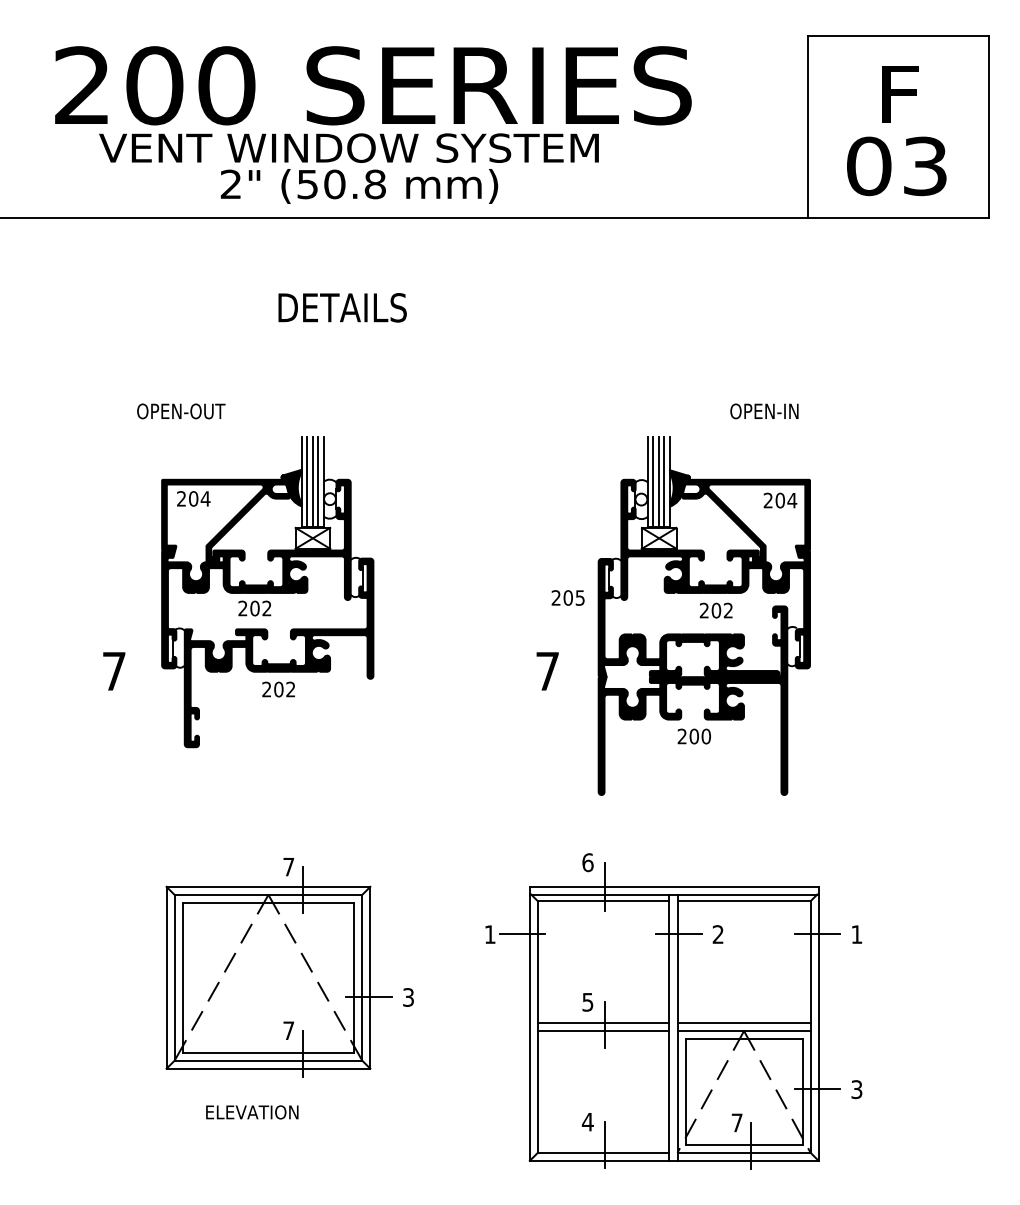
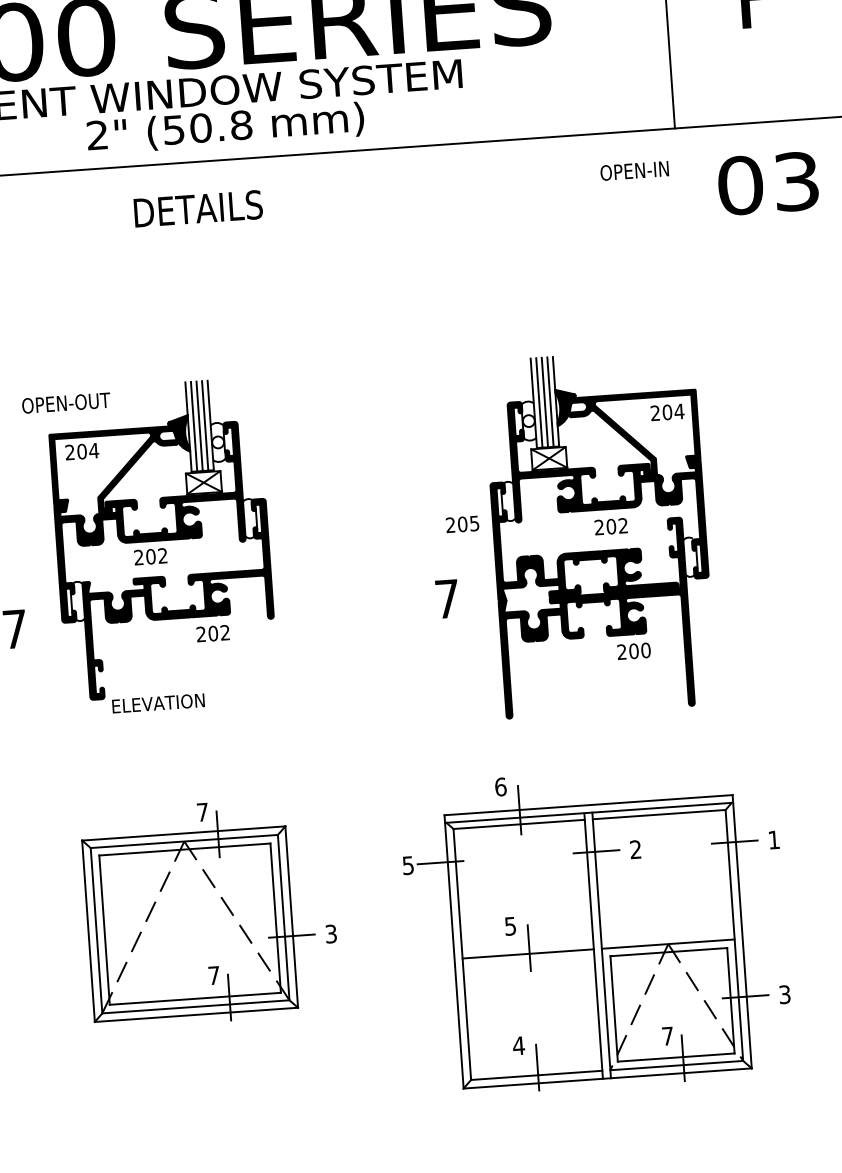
text: (896, 166) -> (767, 183), moved
text: (342, 307) -> (198, 208), moved
text: (181, 411) -> (66, 403), moved
text: (764, 411) -> (634, 171), moved
text: (278, 689) -> (212, 633), moved
text: (693, 736) -> (633, 651), moved
text: (489, 934) -> (407, 865), 1 -> 5
line: (603, 1022) -> (527, 945), removed
line: (743, 1022) -> (667, 935), removed
text: (252, 1112) -> (158, 703), moved

